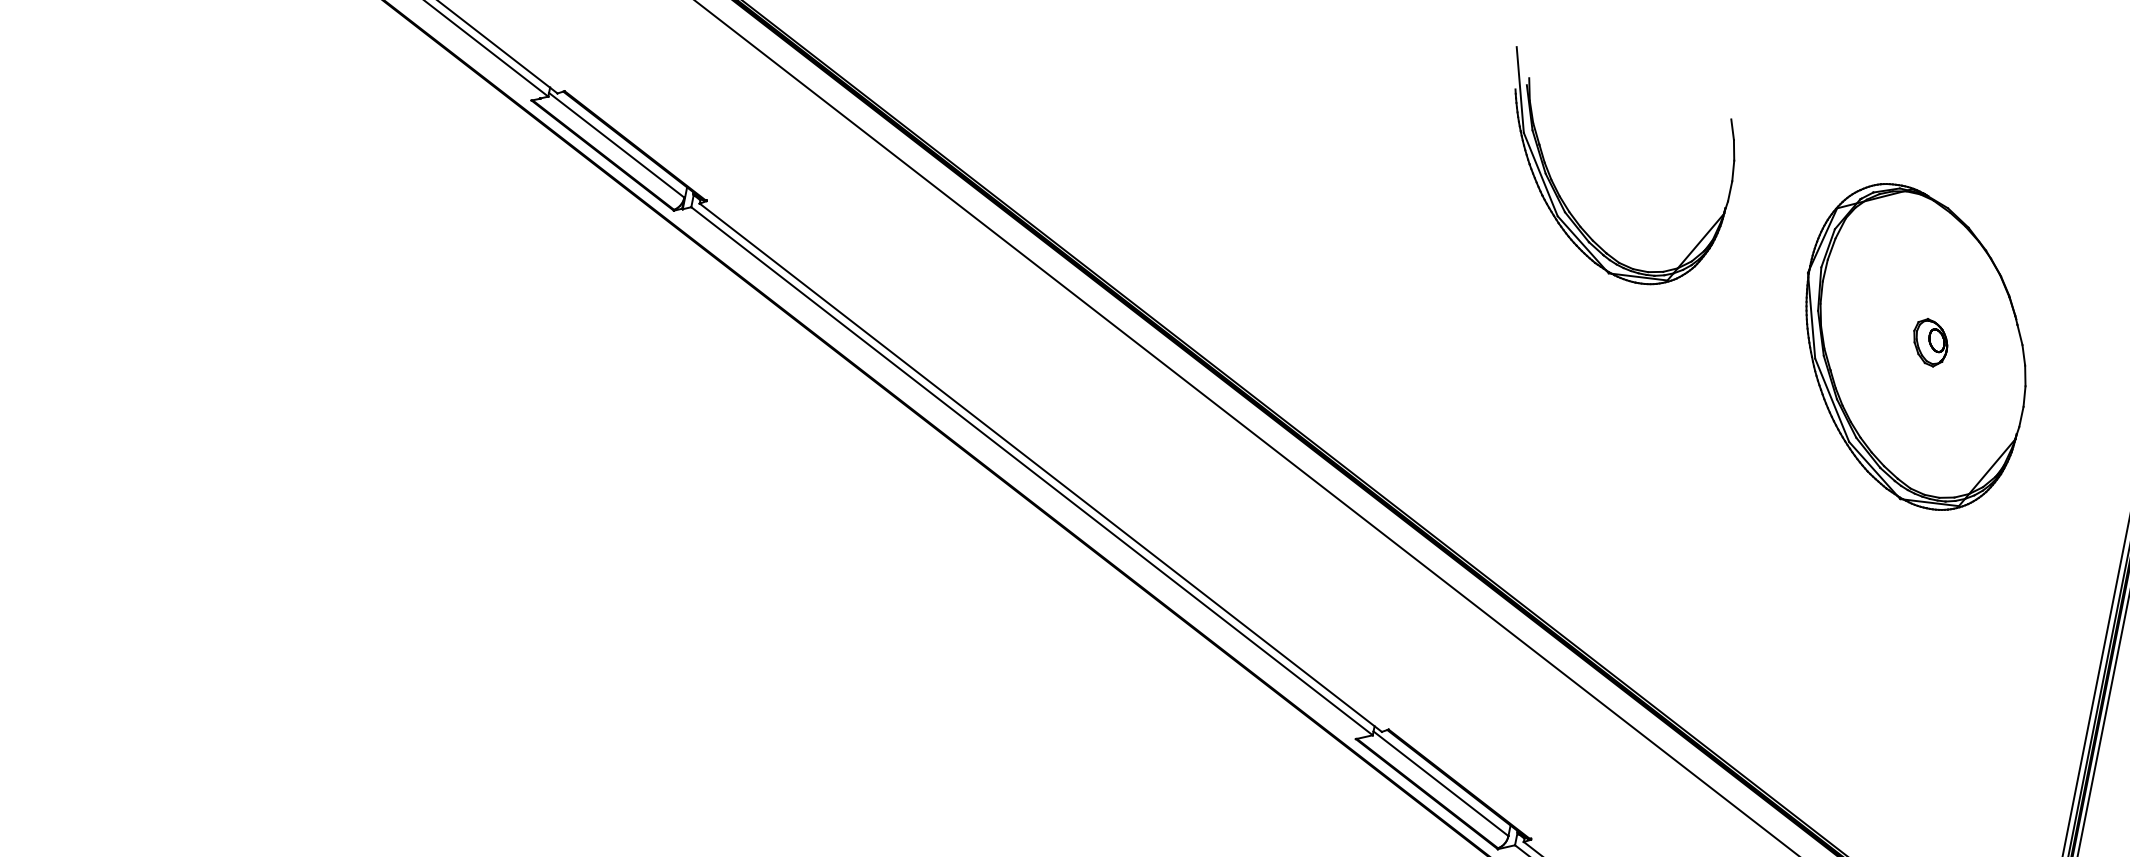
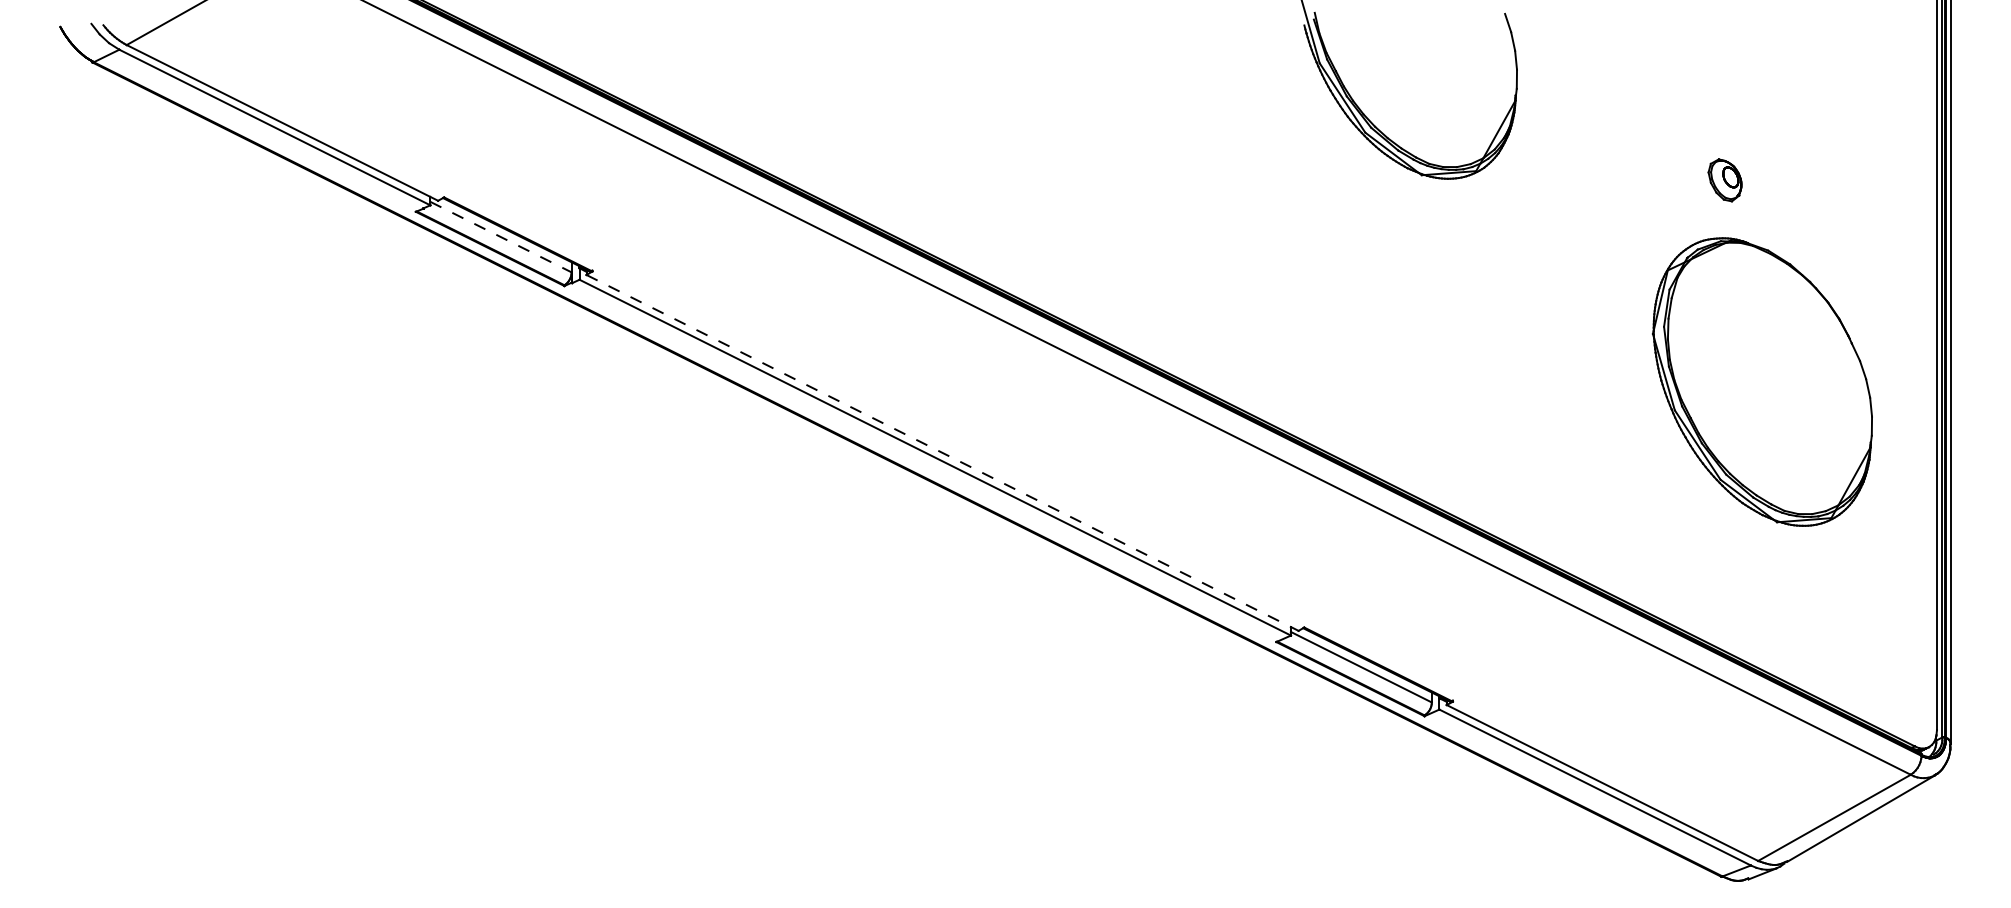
line: (616, 145) -> (500, 237), solid -> dashed
part: (1914, 346) -> (1762, 381), moved
line: (1040, 467) -> (942, 452), solid -> dashed

